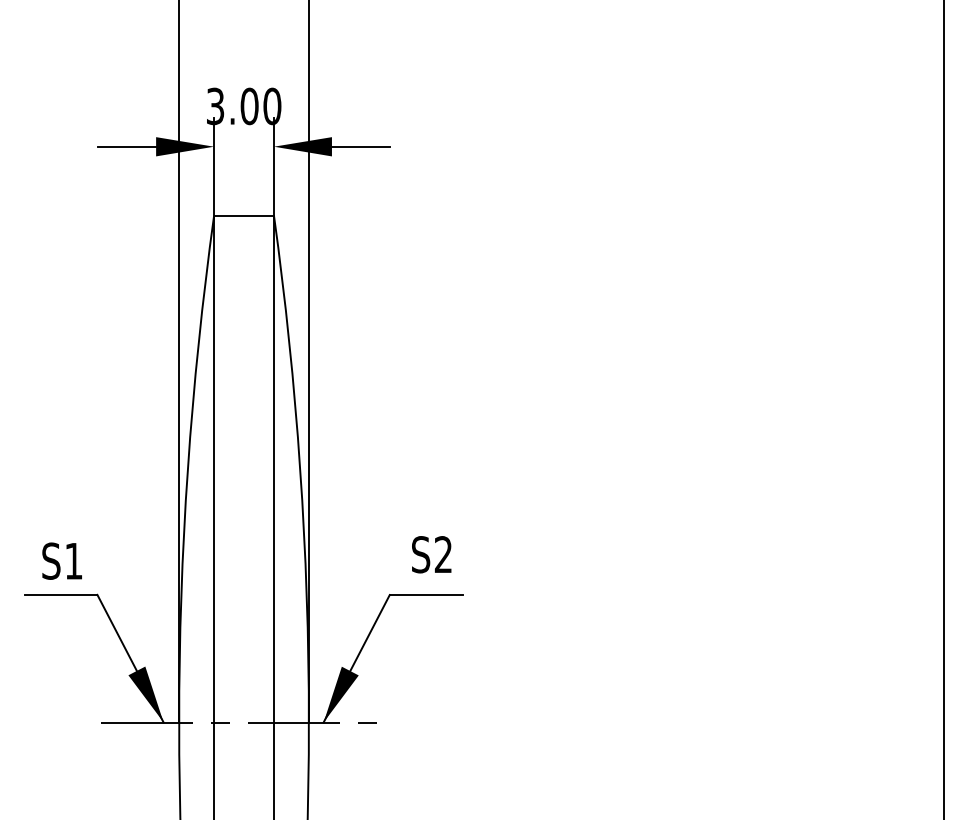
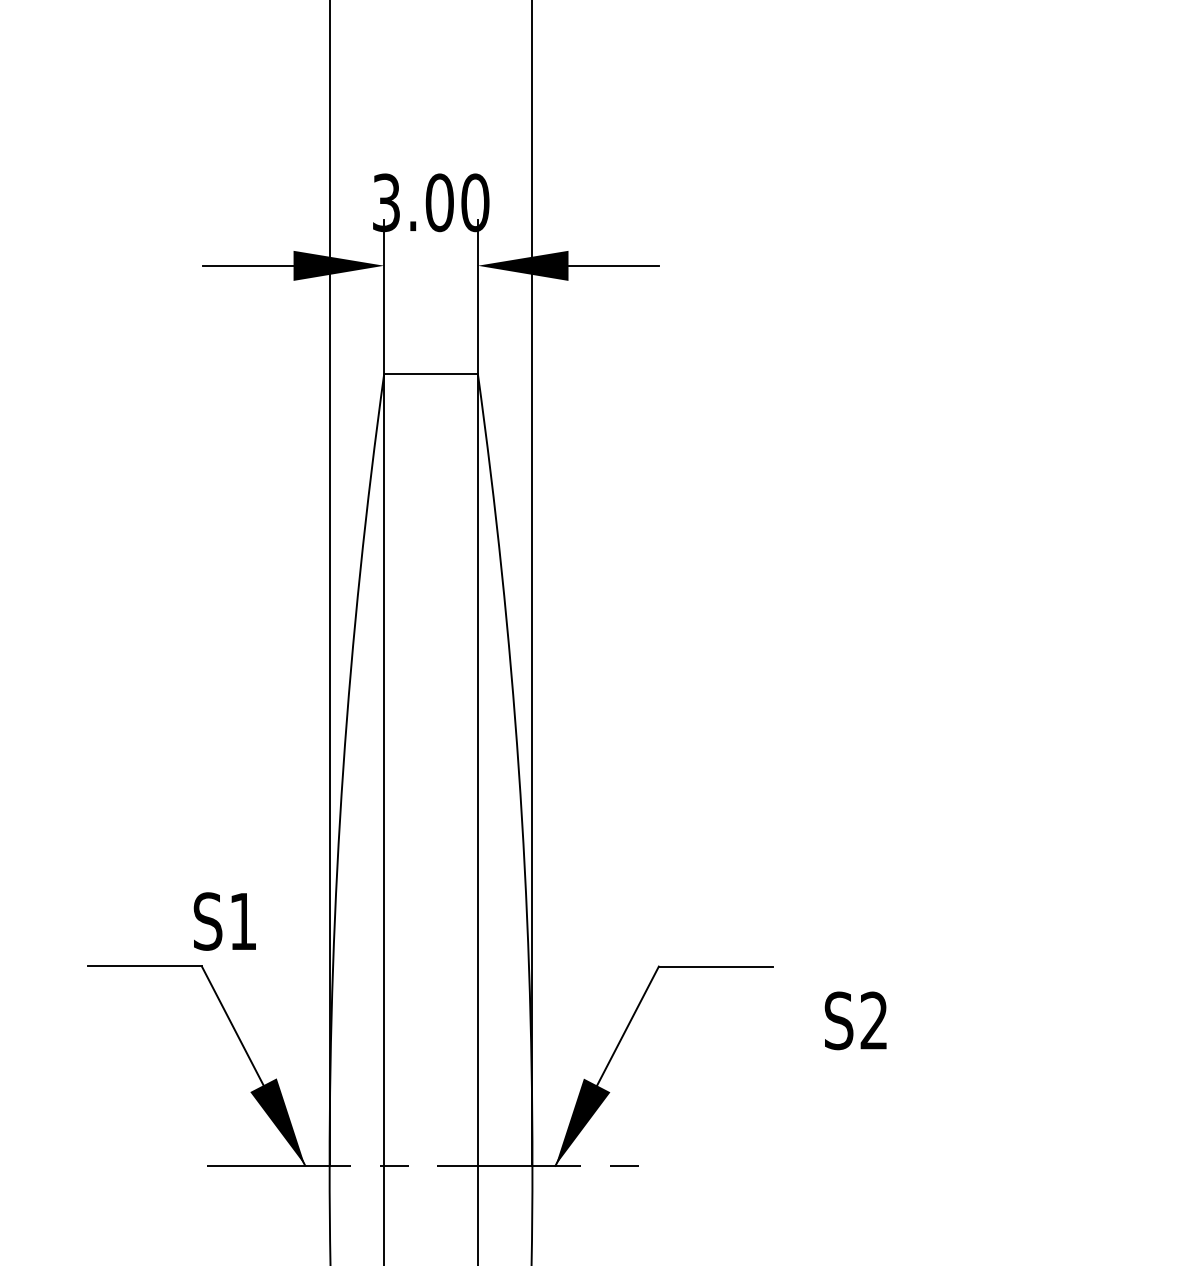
text: (431, 554) -> (855, 1020), moved
text: (61, 560) -> (223, 920), moved

